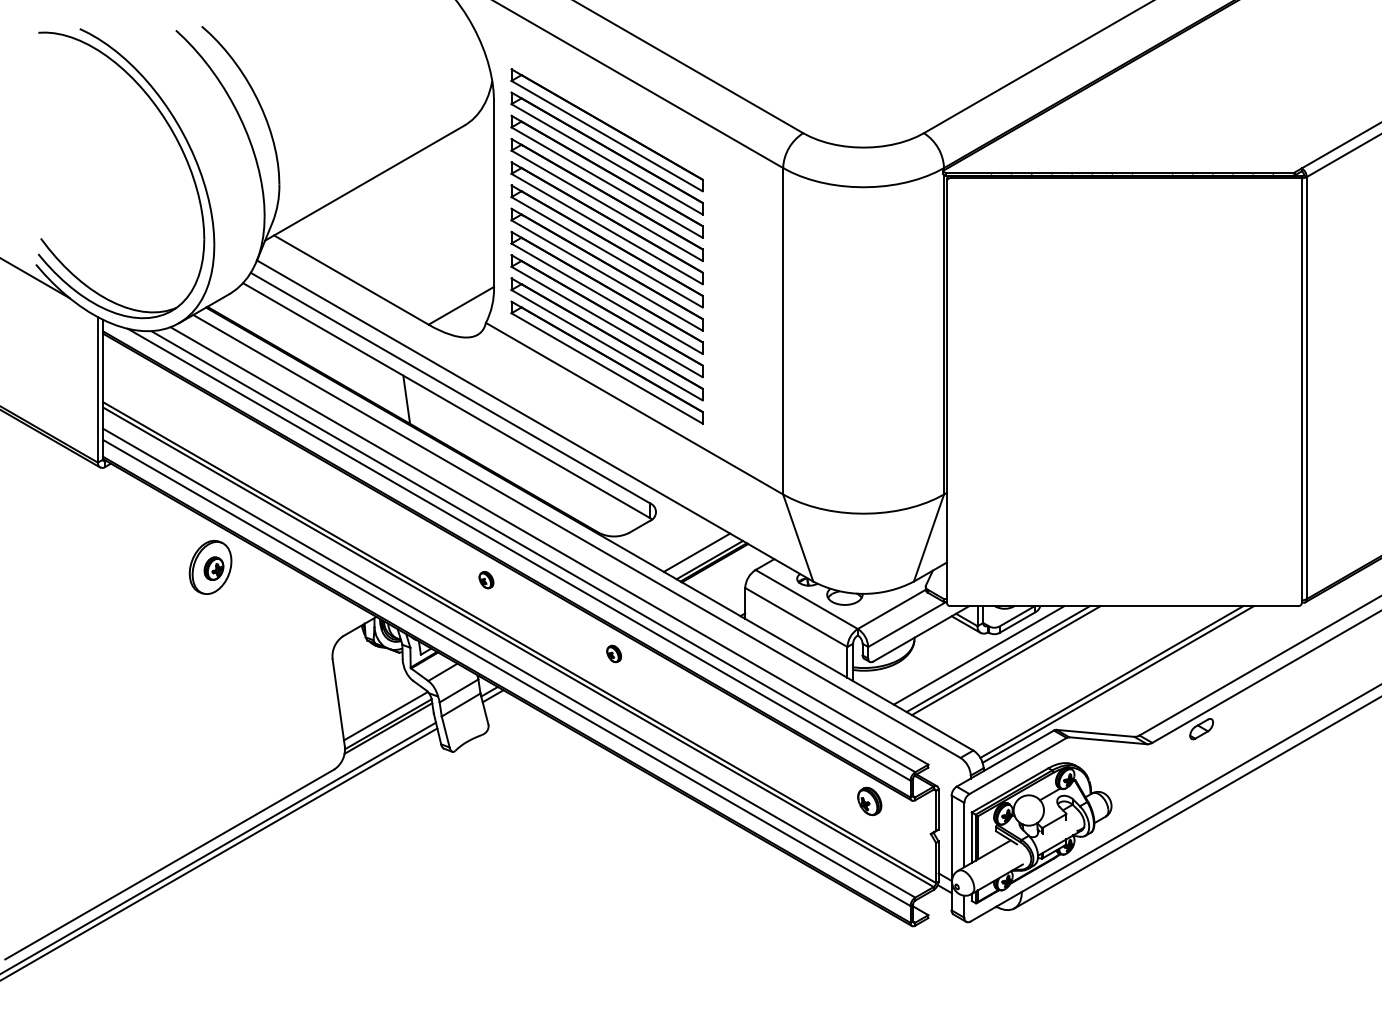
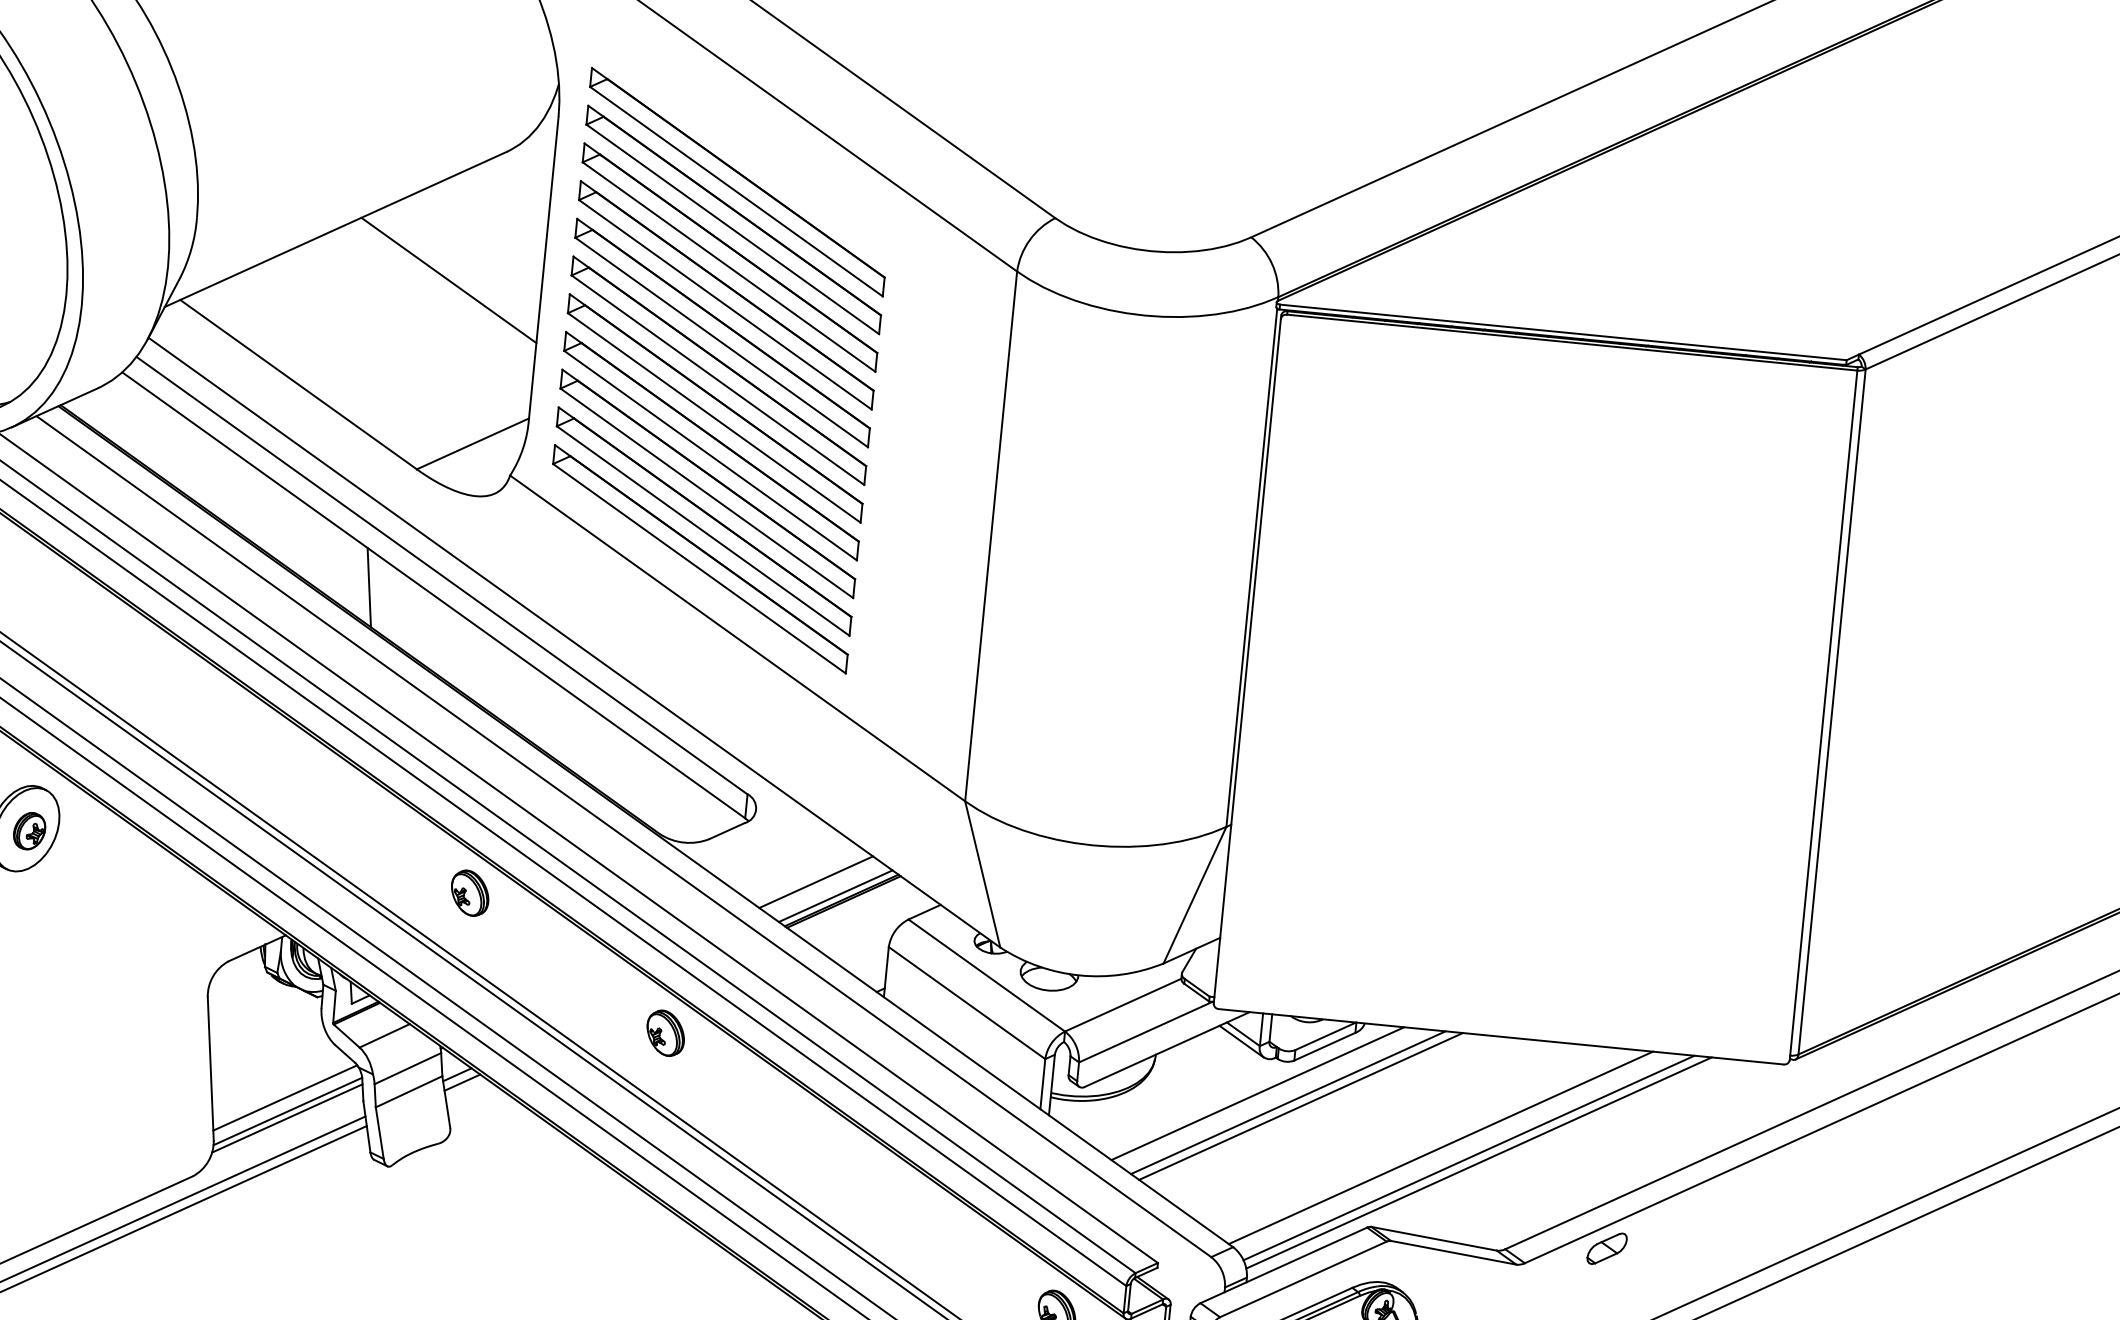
line: (436, 207) -> (448, 280), added
part: (486, 579) -> (470, 892), size x1.67
part: (613, 653) -> (664, 1032), size x1.67
line: (1093, 677) -> (1439, 1147), added

